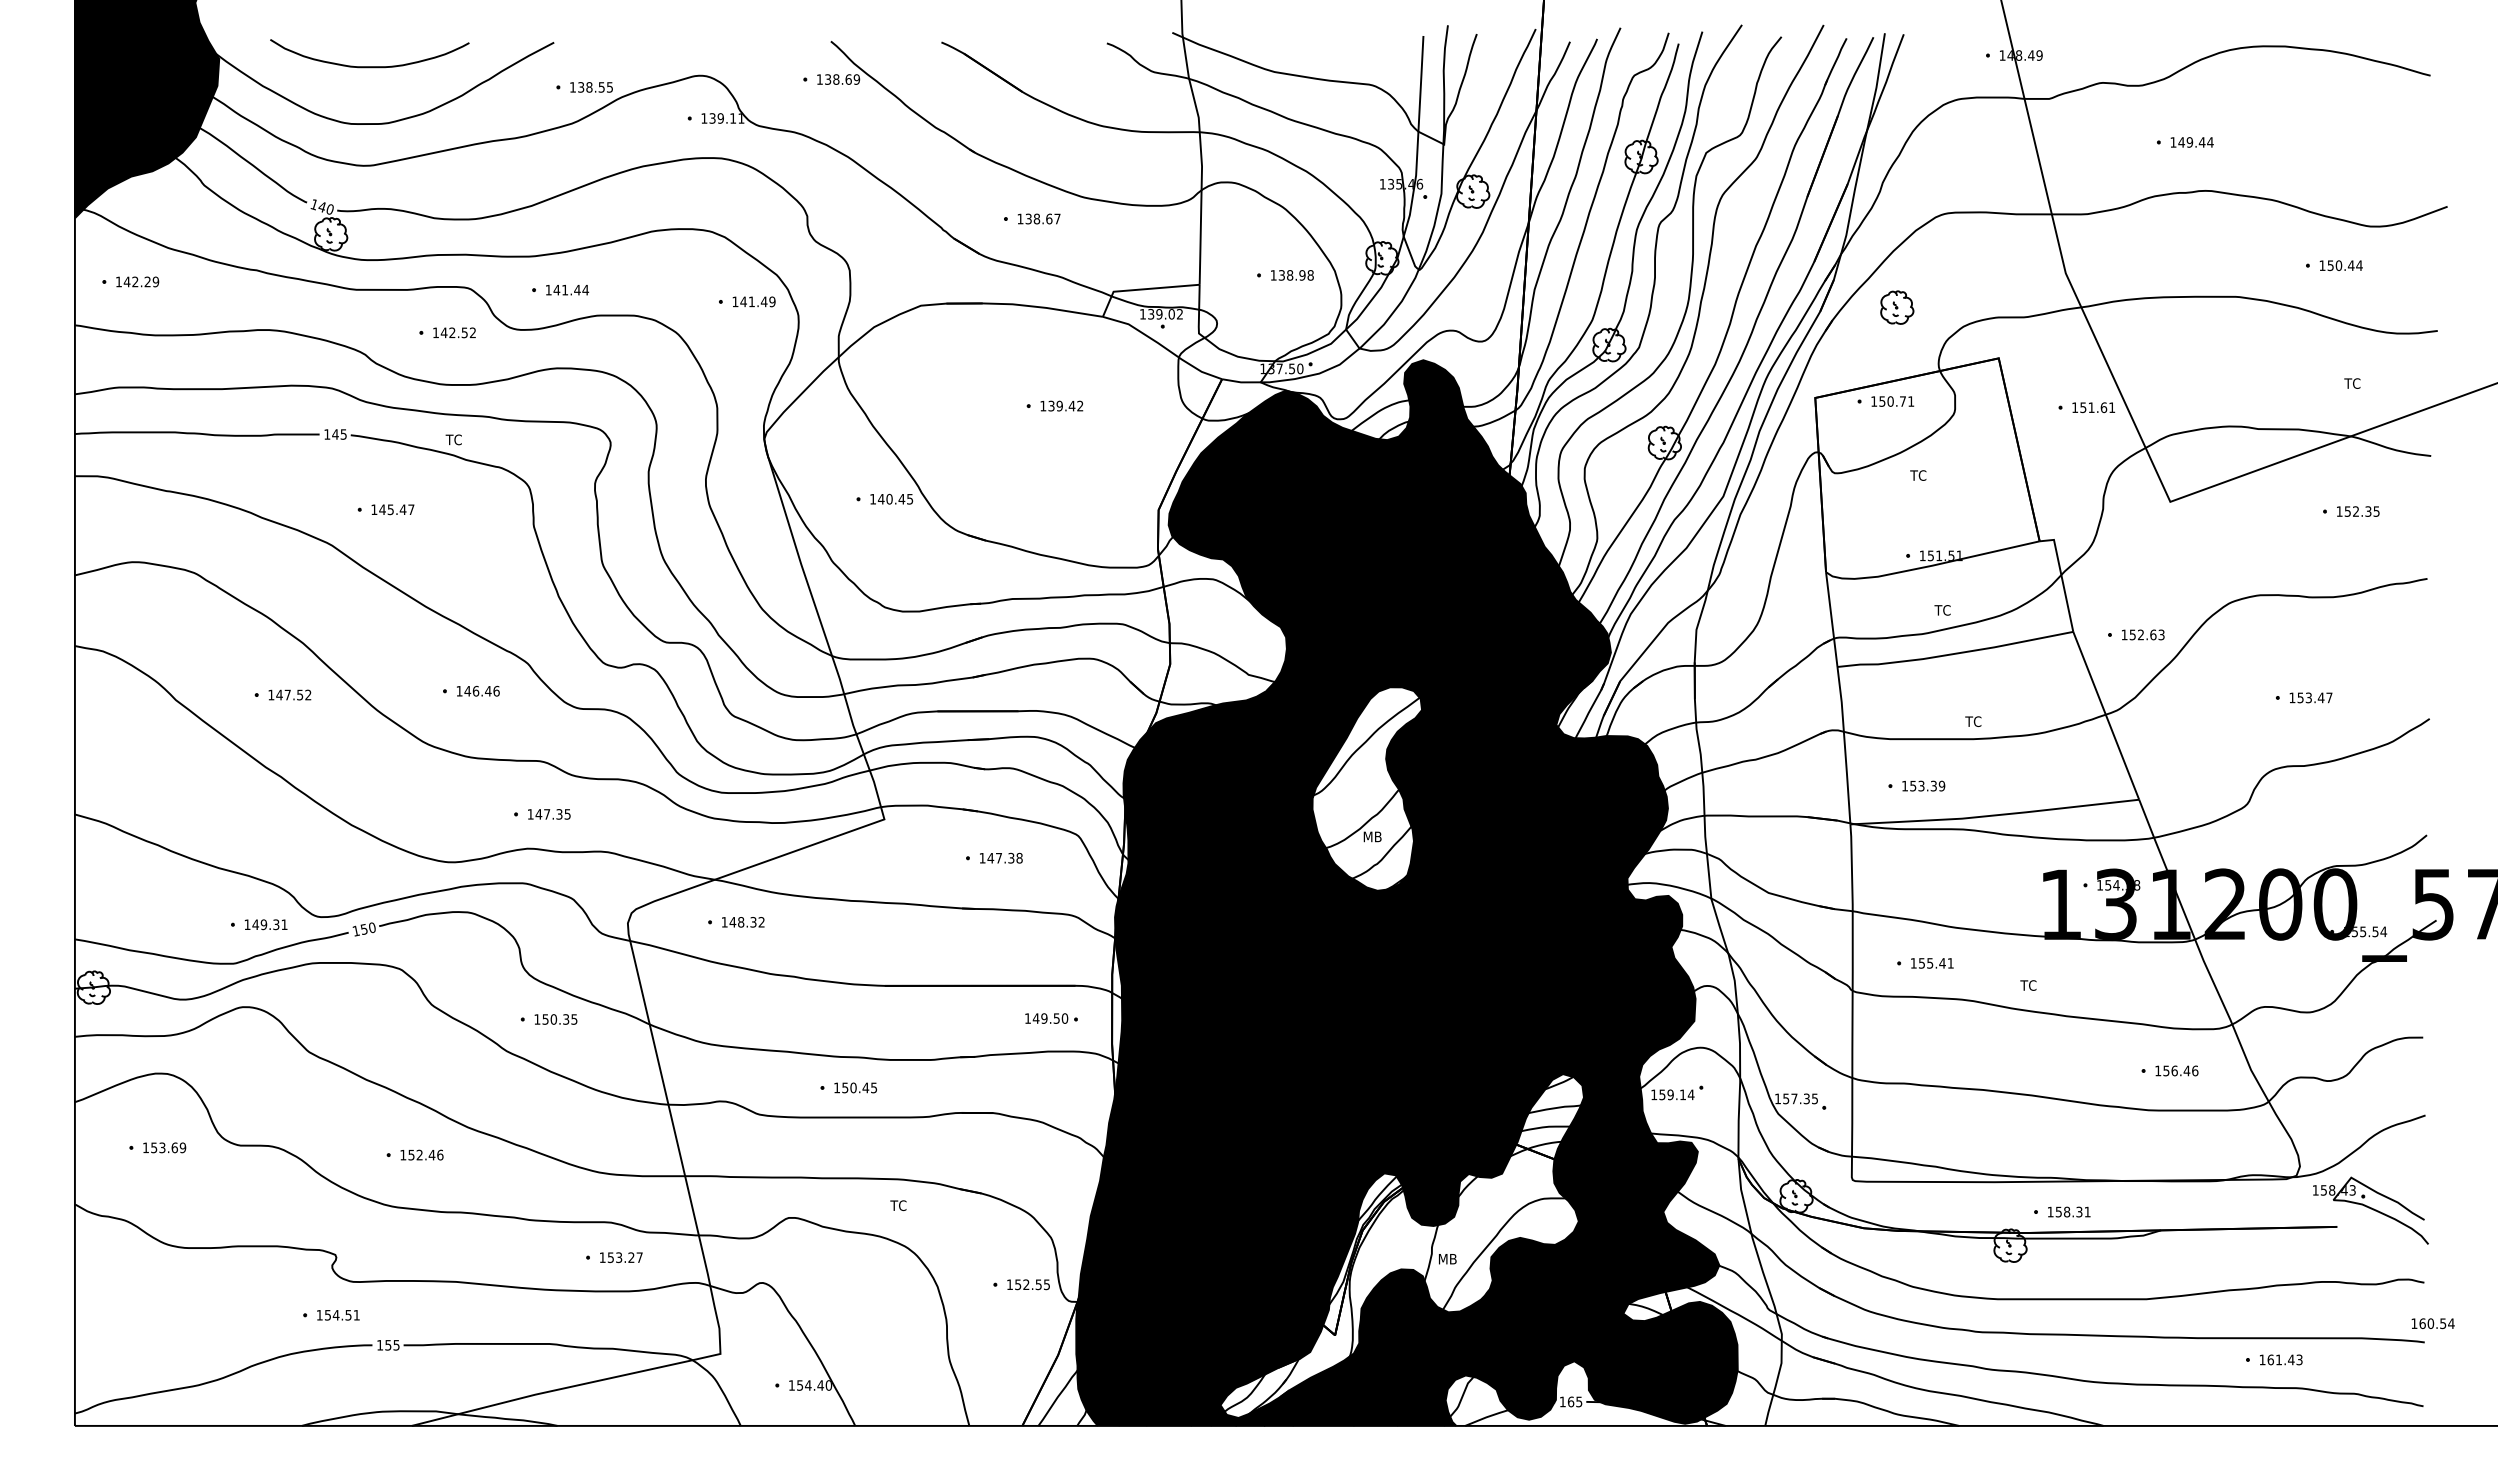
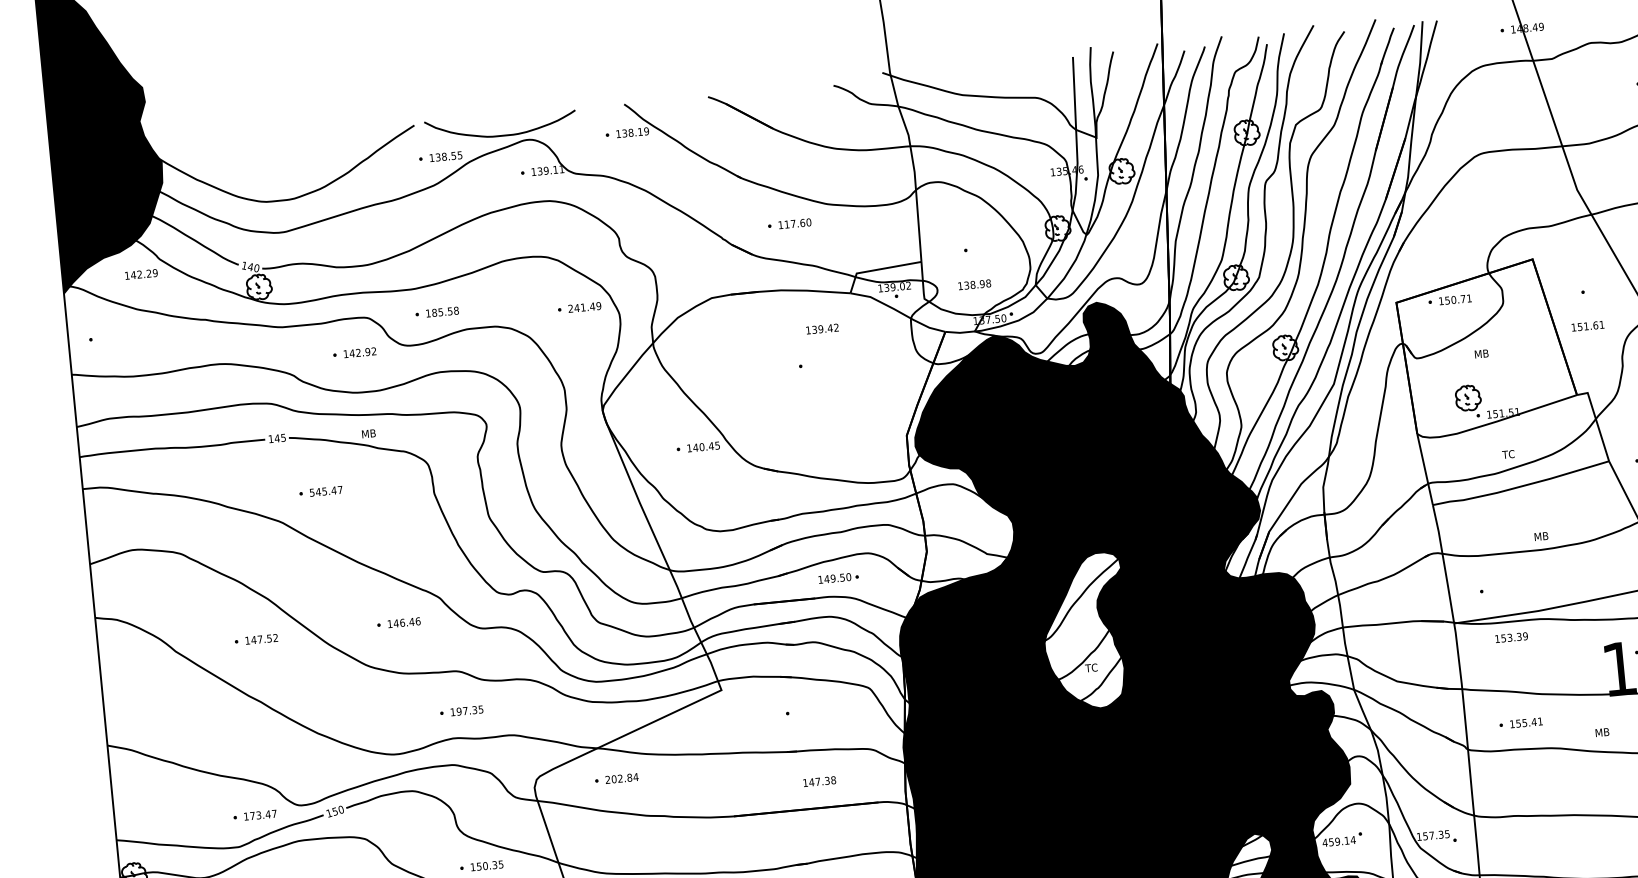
curve: (369, 66) -> (501, 135), moved
text: (848, 79) -> (640, 131), 138.69 -> 138.19
text: (1042, 218) -> (797, 223), 138.67 -> 117.60
text: (1292, 275) -> (974, 284), moved
text: (137, 281) -> (141, 274), moved
text: (571, 289) -> (445, 311), 141.44 -> 185.58
text: (735, 301) -> (570, 308), 141.49 -> 241.49
part: (1897, 307) -> (1468, 398), moved
text: (464, 332) -> (367, 351), 142.52 -> 142.92
text: (1061, 405) -> (822, 328), moved
text: (2093, 407) -> (1587, 326), moved
text: (454, 439) -> (367, 433), TC -> MB
text: (1919, 475) -> (1481, 353), TC -> MB
text: (374, 509) -> (312, 492), 145.47 -> 545.47
text: (1974, 721) -> (1540, 536), TC -> MB
text: (1923, 785) -> (1511, 637), moved
text: (538, 814) -> (458, 711), 147.35 -> 197.35
text: (1371, 836) -> (1092, 667), MB -> TC
text: (1001, 857) -> (819, 781), moved
text: (743, 922) -> (622, 778), 148.32 -> 202.84
text: (269, 924) -> (263, 814), 149.31 -> 173.47
text: (2029, 985) -> (1601, 732), TC -> MB
part: (1051, 1018) -> (838, 578), moved
text: (1653, 1094) -> (1324, 842), 159.14 -> 459.14

